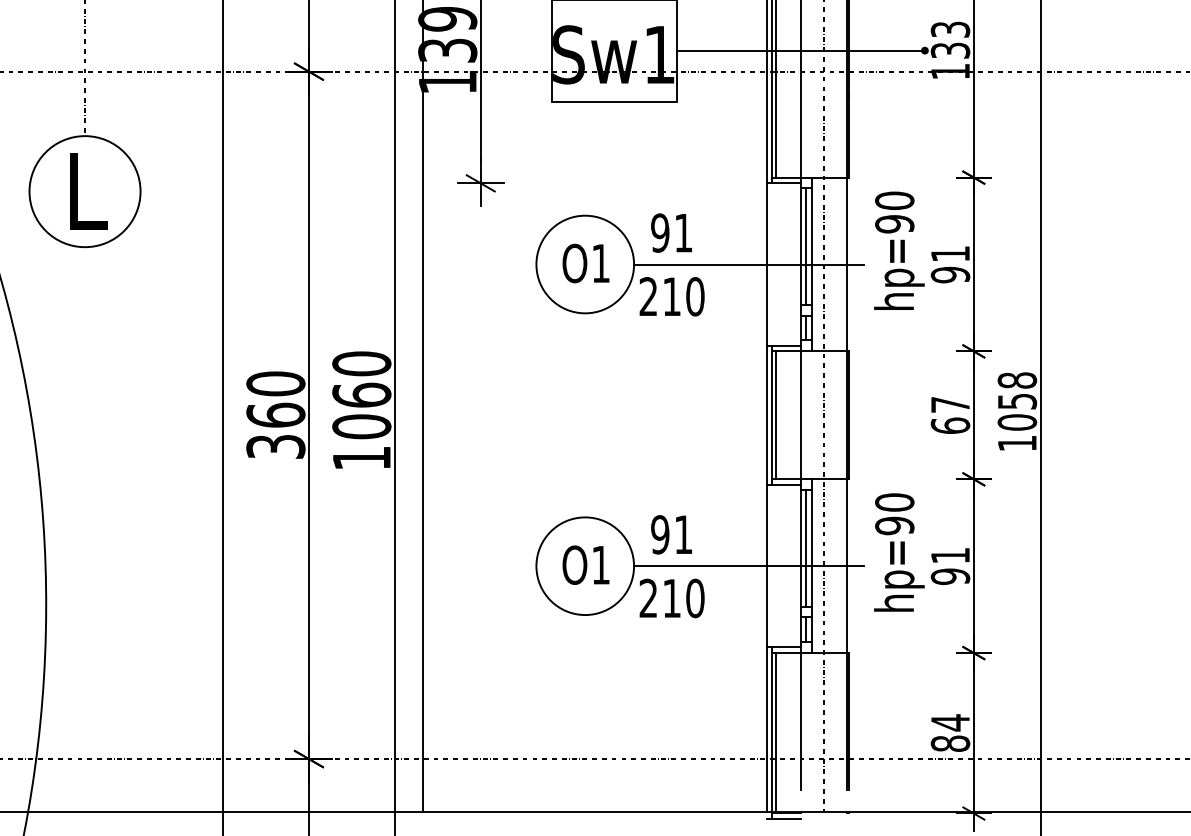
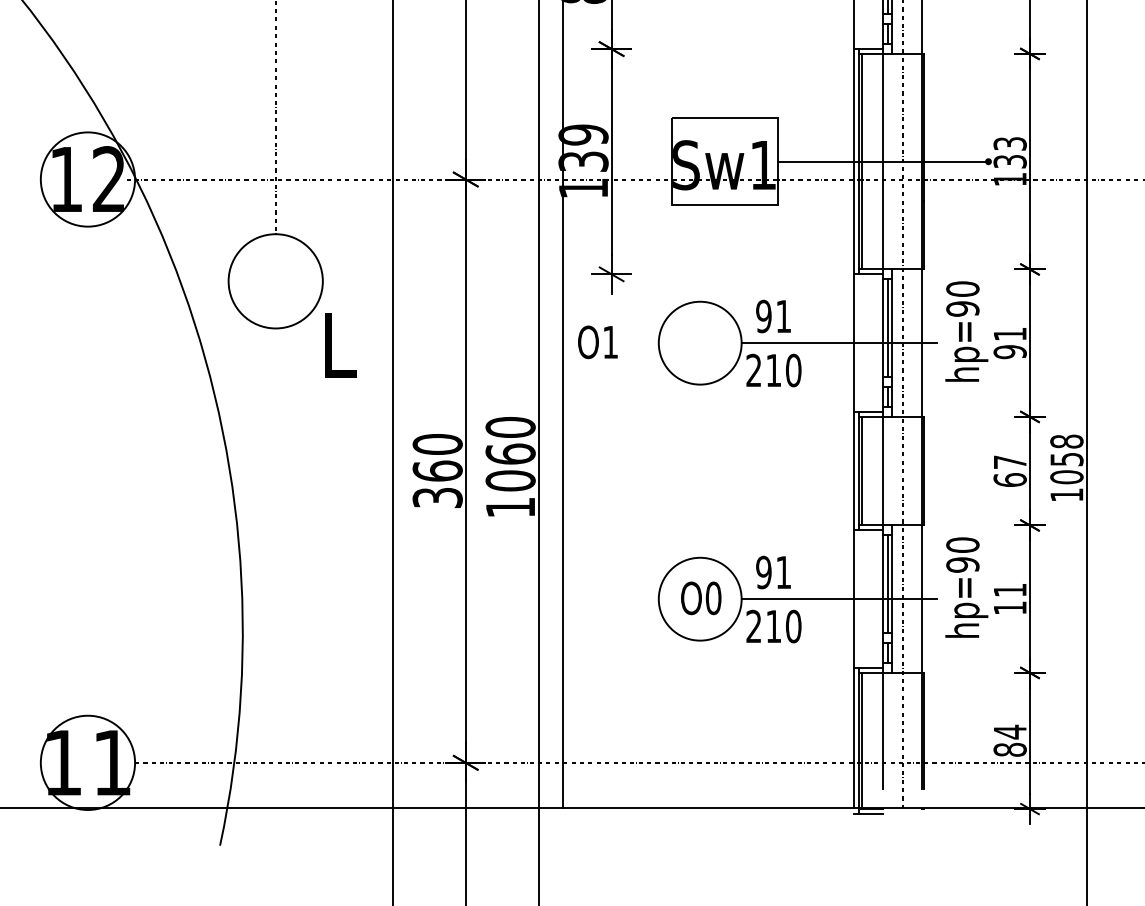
text: (88, 191) -> (340, 345), moved
text: (585, 263) -> (597, 342), moved
text: (600, 565) -> (713, 598), O1 -> O0
text: (949, 577) -> (1009, 608), 91 -> 11

